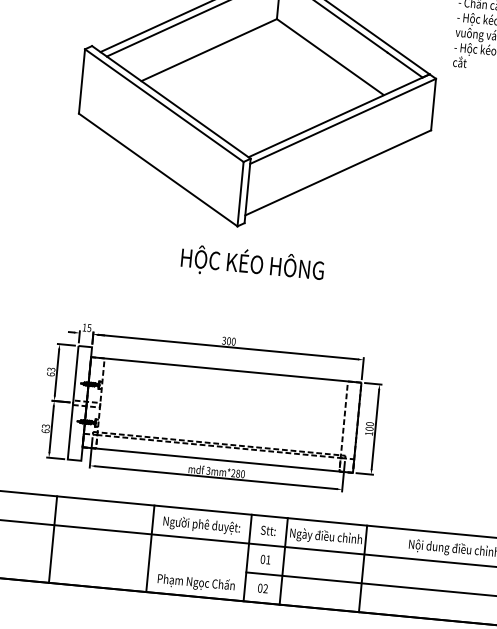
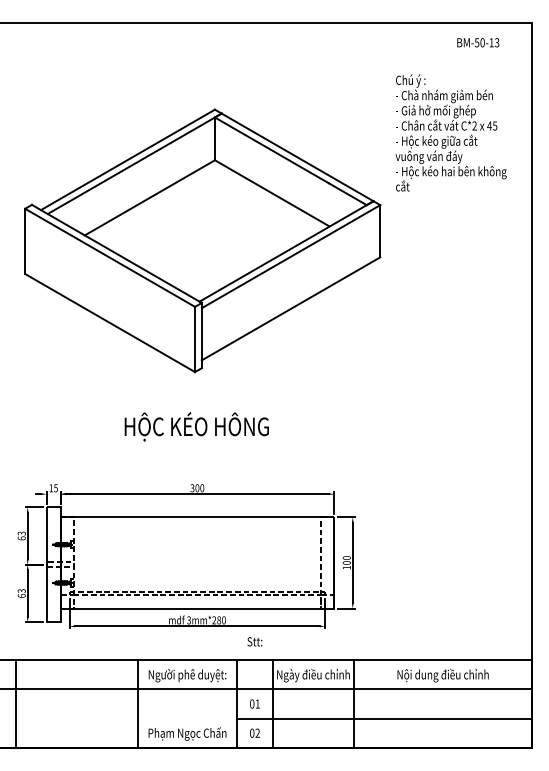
text: (252, 264) -> (196, 426), moved
text: (267, 530) -> (254, 641), moved
line: (53, 539) -> (15, 703), moved

